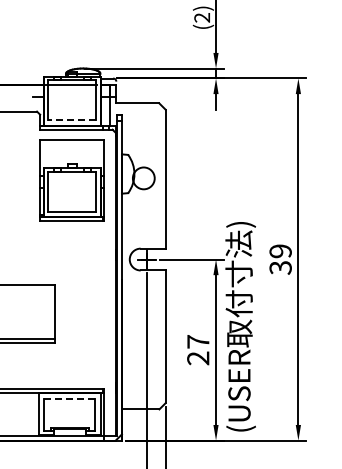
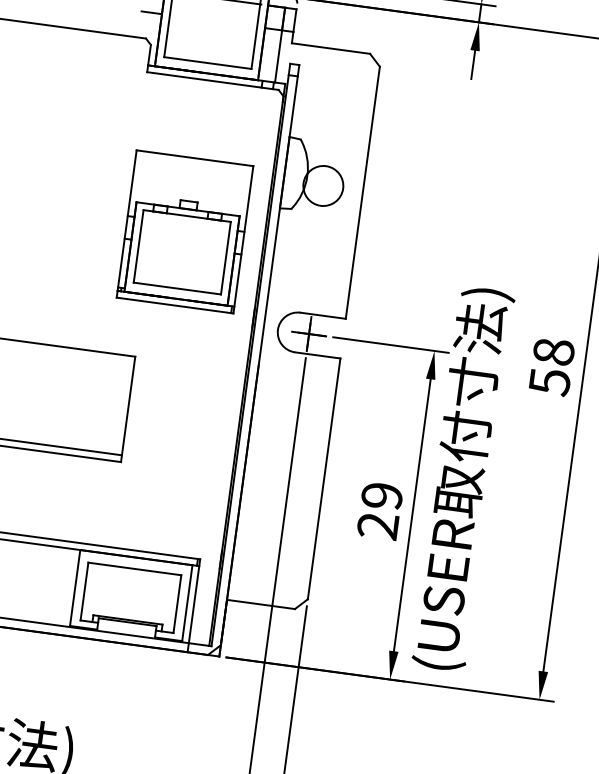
line: (71, 120) -> (206, 63), dashed -> solid
part: (71, 180) -> (183, 231), moved
text: (280, 259) -> (551, 366), 39 -> 58
text: (198, 341) -> (382, 495), 27 -> 29
line: (69, 399) -> (134, 569), dashed -> solid

